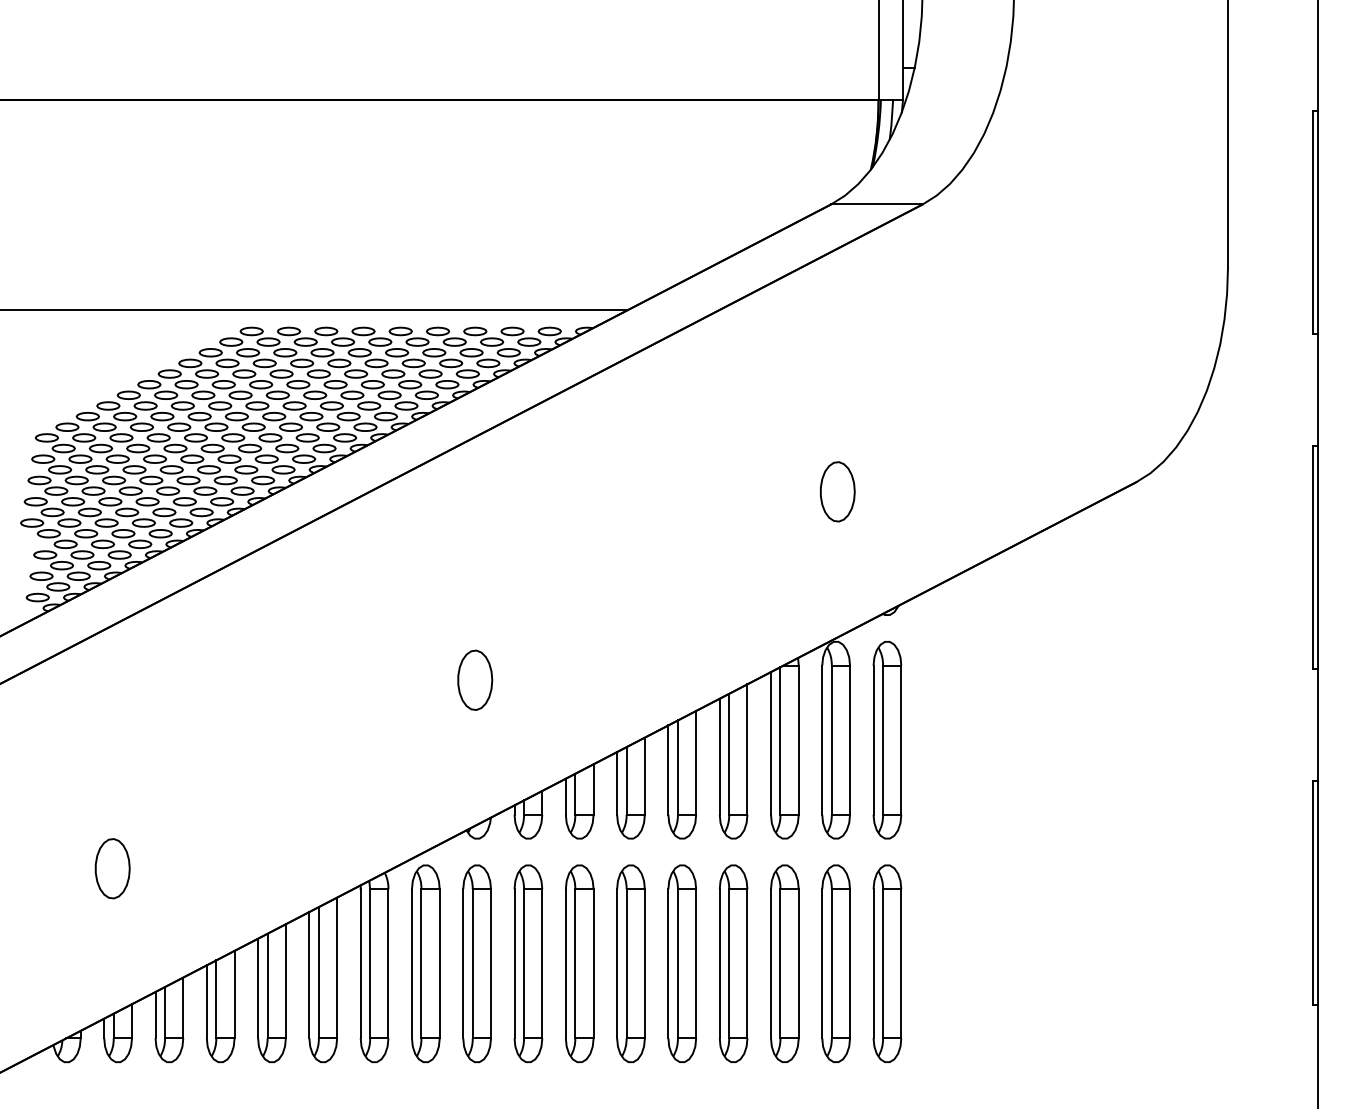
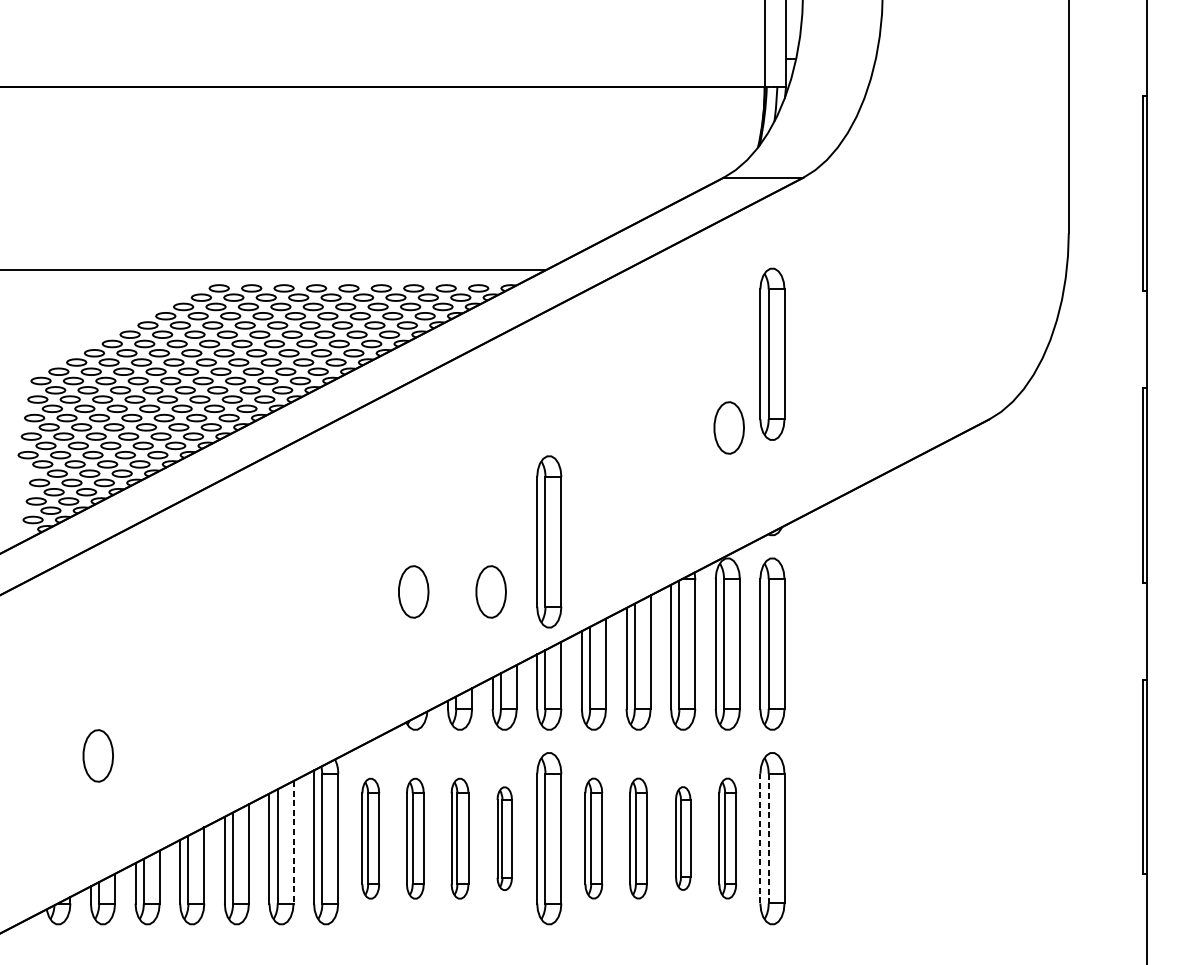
part: (887, 407) -> (772, 354), added
part: (630, 622) -> (548, 541), added
part: (564, 679) -> (491, 591), added
part: (425, 963) -> (370, 838), size x0.7
part: (476, 963) -> (414, 838), size x0.7
part: (528, 963) -> (460, 838), size x0.7
part: (579, 963) -> (504, 838), size x0.6
part: (681, 963) -> (593, 838), size x0.7
part: (733, 963) -> (638, 838), size x0.7
part: (784, 963) -> (682, 838), size x0.6
part: (835, 963) -> (727, 838), size x0.7
line: (873, 963) -> (760, 838), solid -> dashed
line: (882, 963) -> (768, 838), solid -> dashed
line: (337, 968) -> (293, 842), solid -> dashed

